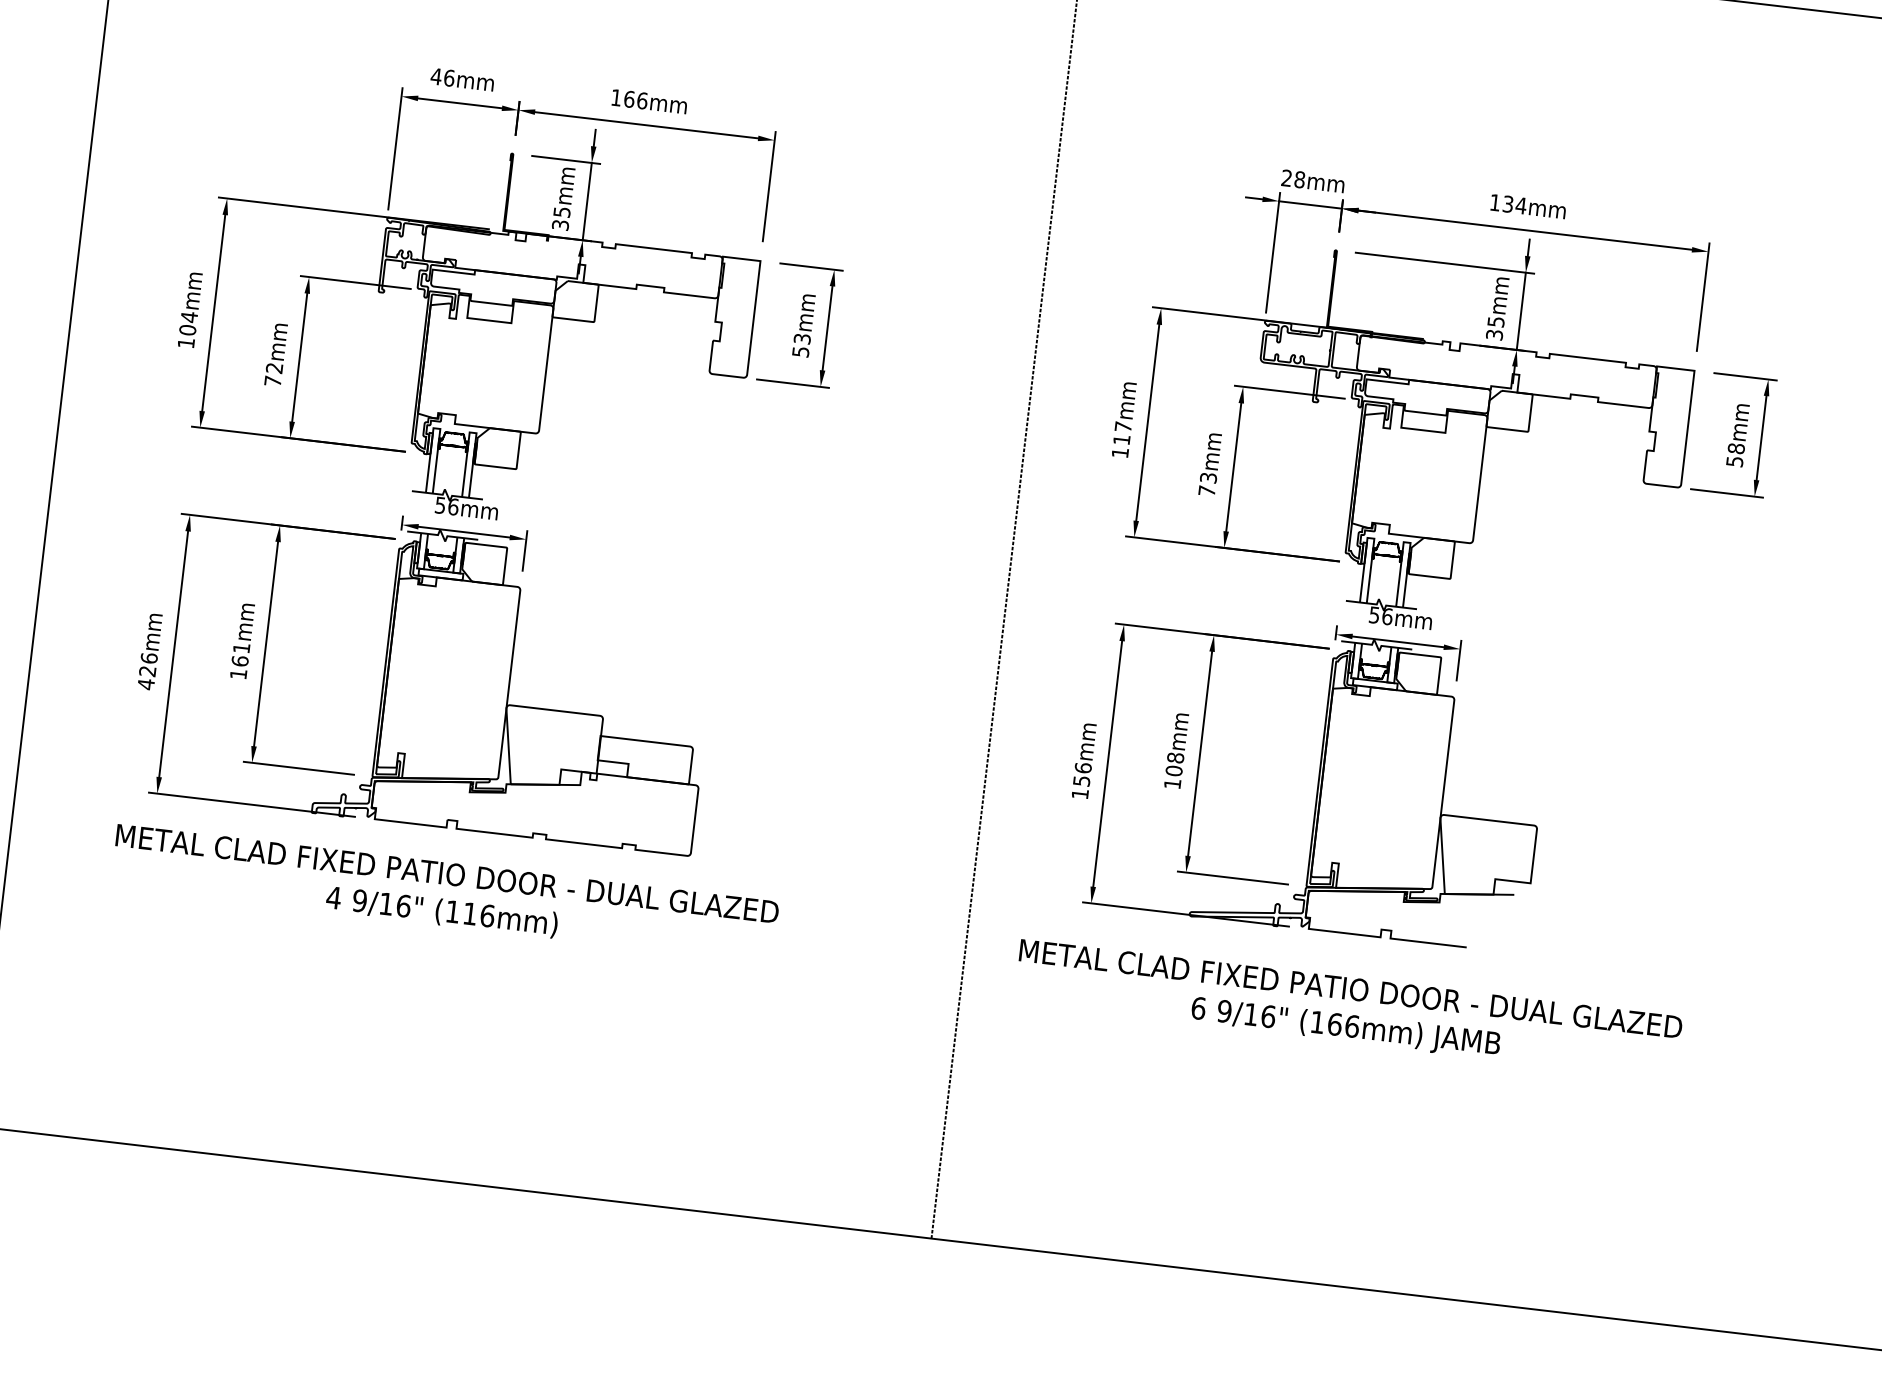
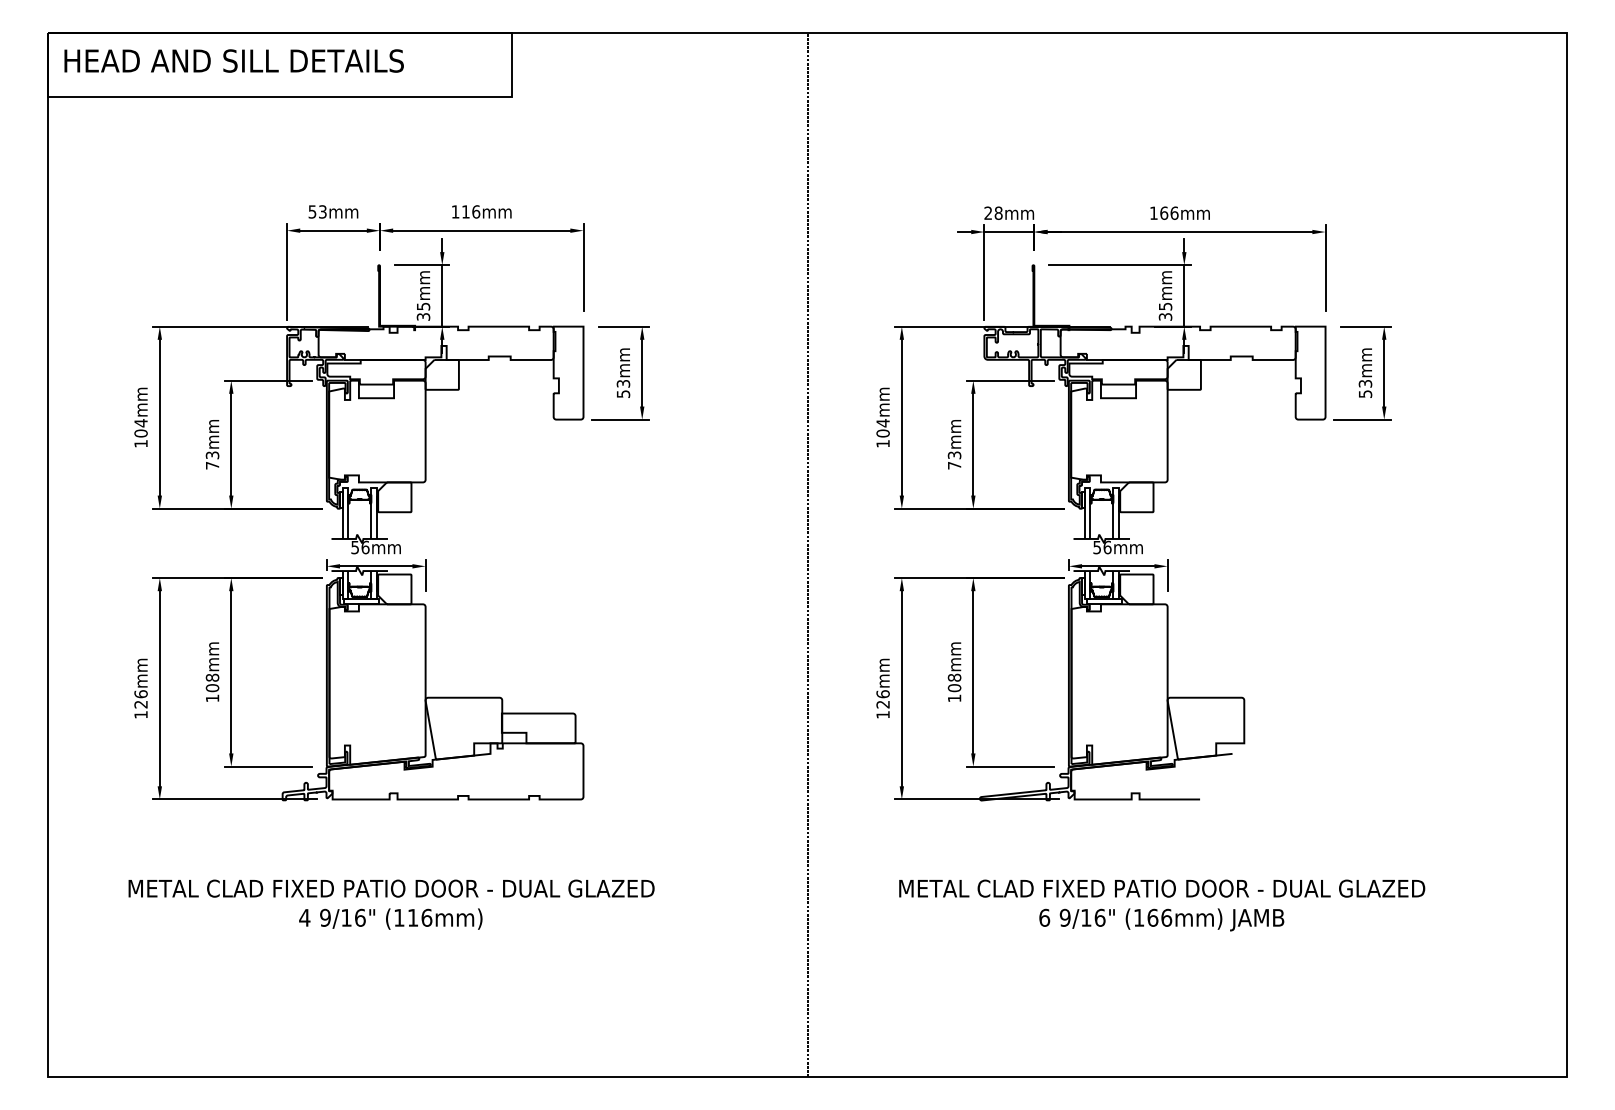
text: (442, 76) -> (317, 211), 46mm -> 53mm
text: (628, 98) -> (465, 211), 166mm -> 116mm
text: (1515, 204) -> (1169, 212), 134mm -> 166mm
text: (274, 368) -> (212, 455), 72mm -> 73mm
text: (1121, 433) -> (882, 428), 117mm -> 104mm
text: (1736, 448) -> (1365, 383), 58mm -> 53mm
text: (240, 654) -> (212, 682), 161mm -> 108mm
text: (145, 683) -> (140, 714), 426mm -> 126mm
text: (1080, 780) -> (882, 704), 156mm -> 126mm
text: (444, 893) -> (391, 904), moved
text: (1348, 1010) -> (1162, 905), moved

